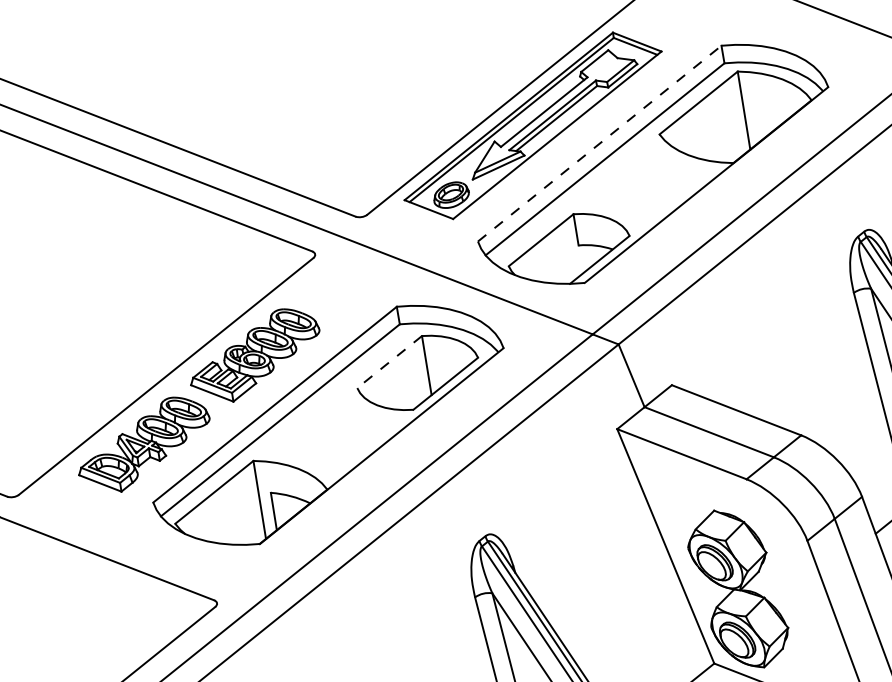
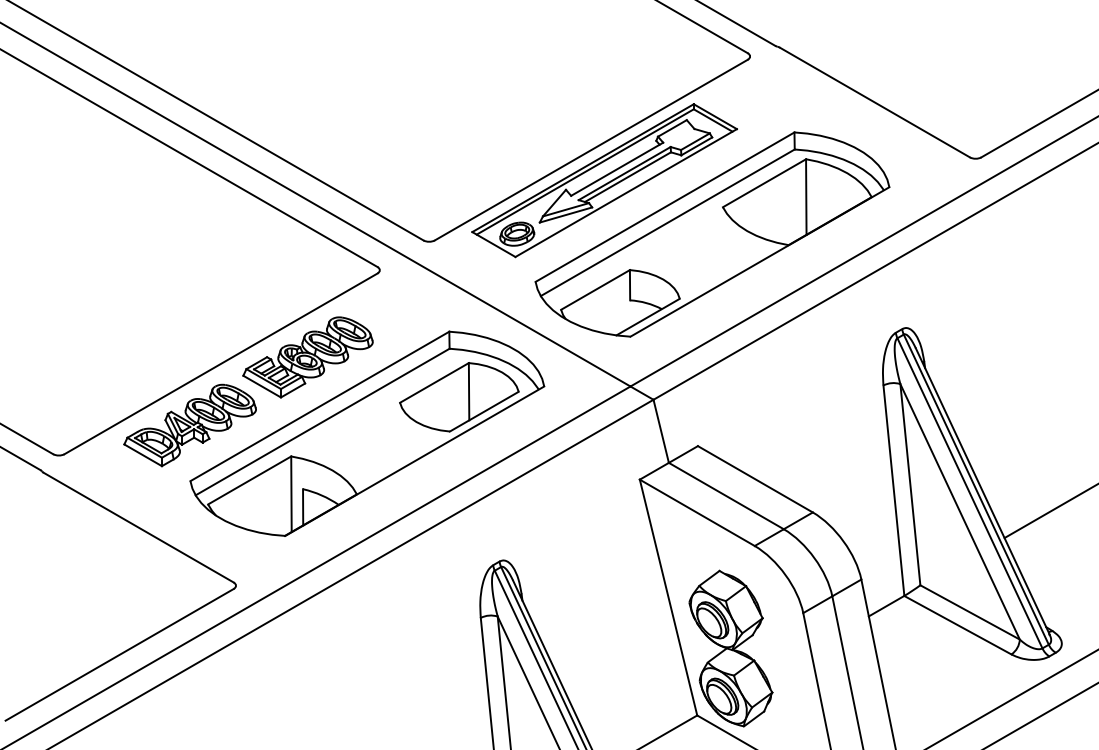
line: (600, 142) -> (665, 206), dashed -> solid
line: (389, 361) -> (434, 382), dashed -> solid

